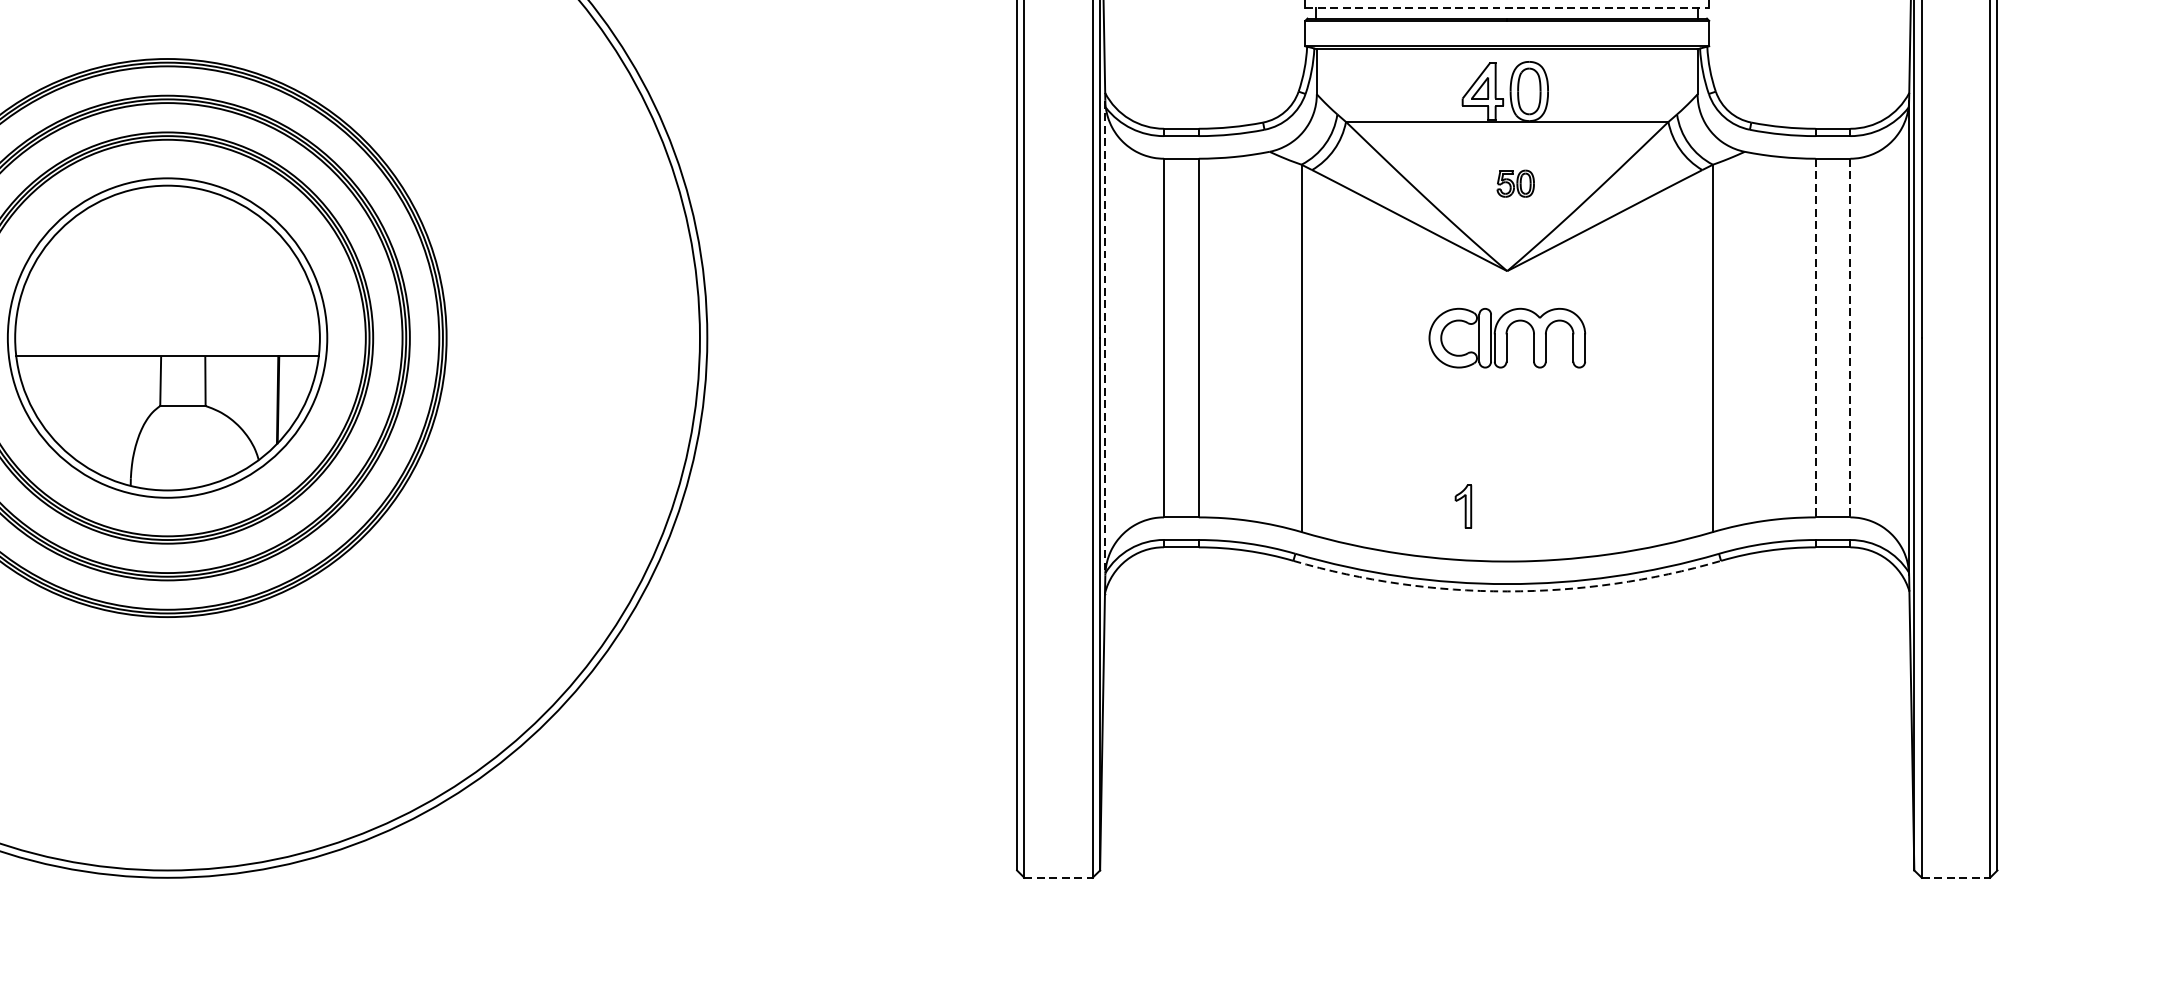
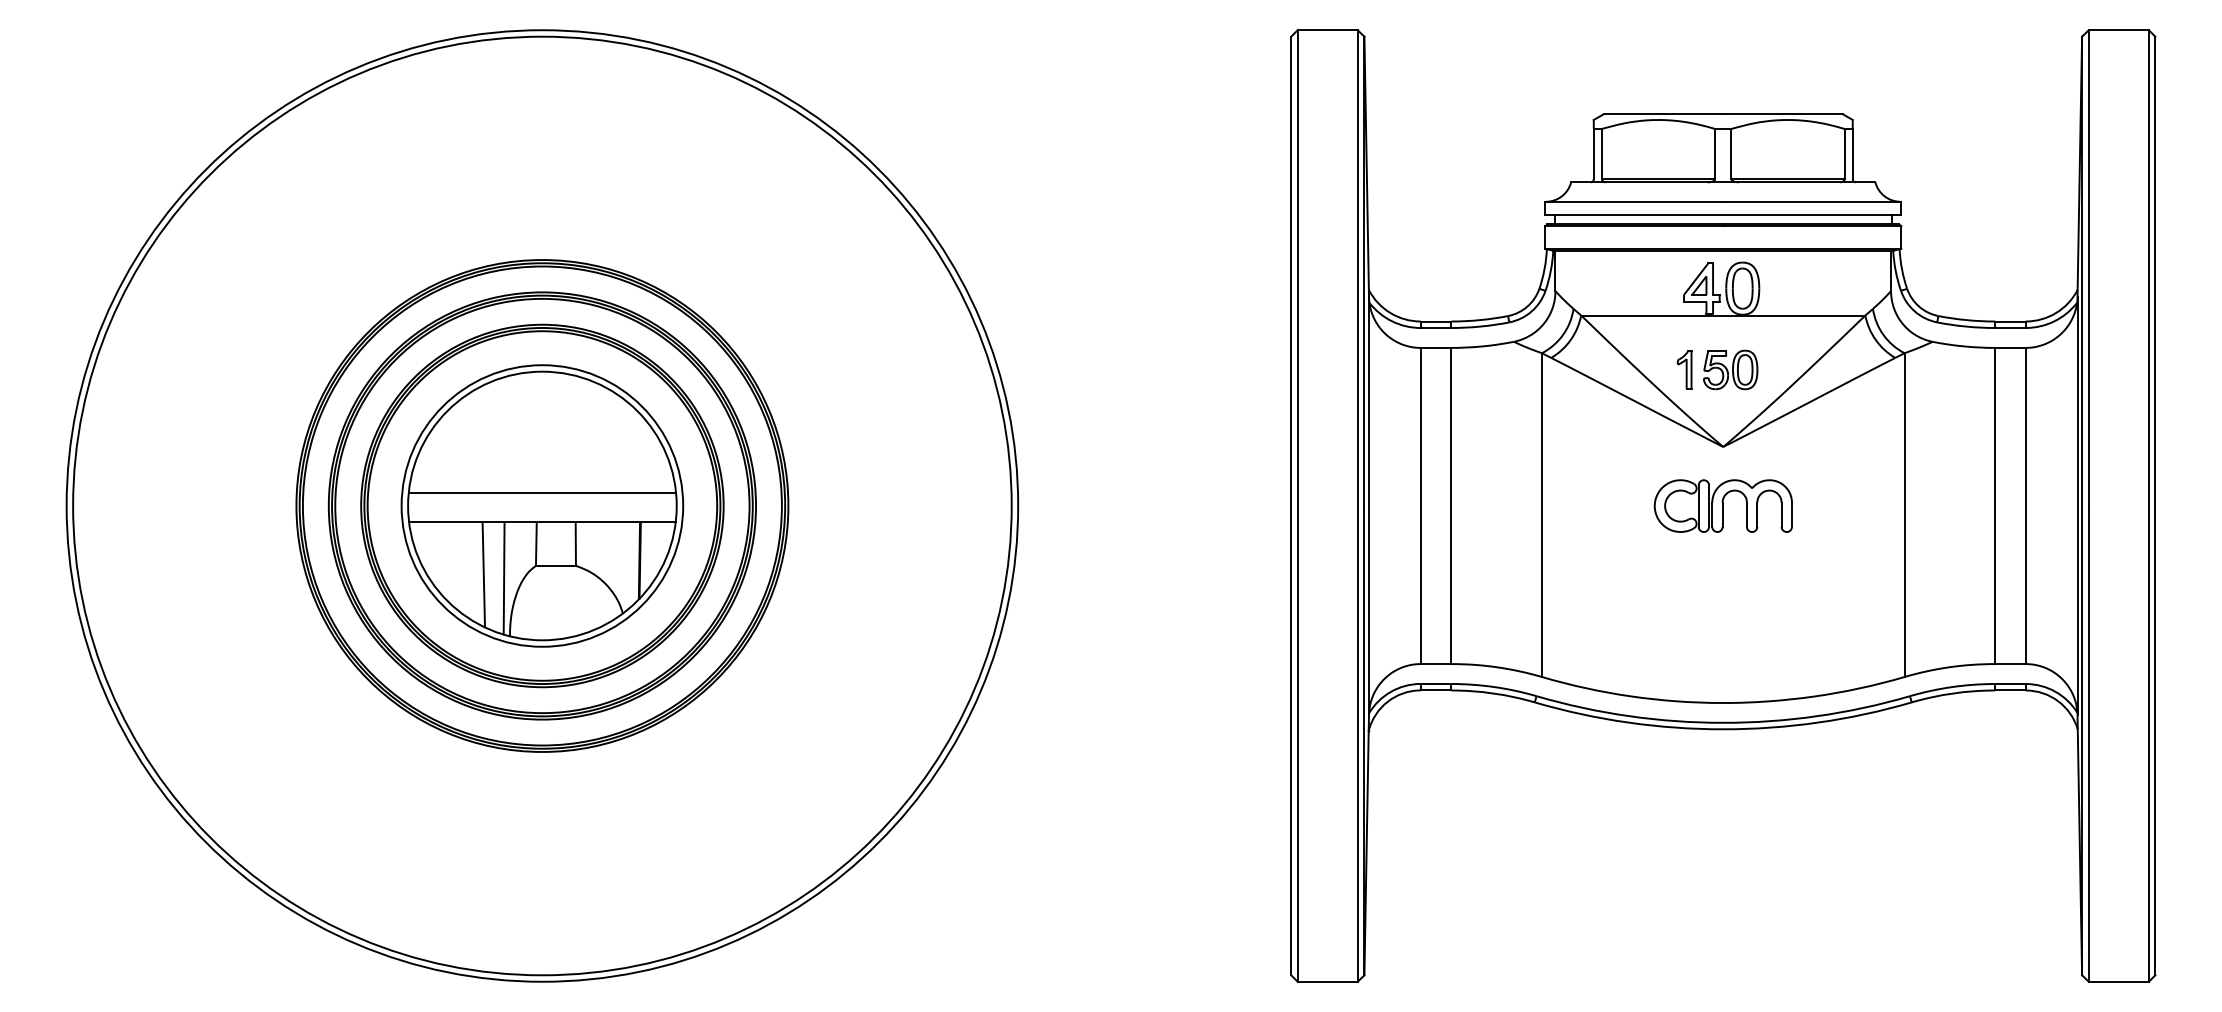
line: (1507, 7) -> (1723, 214), dashed -> solid
part: (1515, 183) -> (1730, 369), size x1.67
line: (167, 322) -> (542, 492), added
line: (1105, 338) -> (1369, 506), dashed -> solid
line: (1816, 338) -> (1995, 506), dashed -> solid
line: (1850, 338) -> (2025, 506), dashed -> solid
line: (100, 415) -> (483, 574), added
line: (123, 420) -> (503, 578), added
part: (1463, 506) -> (1684, 369), moved
arc: (1507, 591) -> (1723, 729), dashed -> solid
line: (1059, 877) -> (1328, 981), dashed -> solid
line: (1956, 877) -> (2119, 981), dashed -> solid

